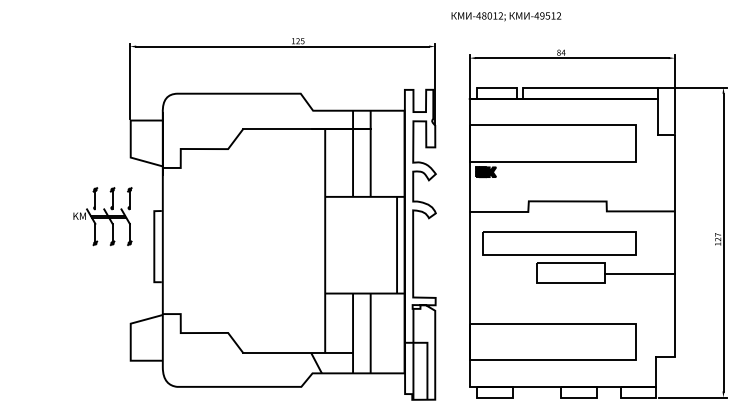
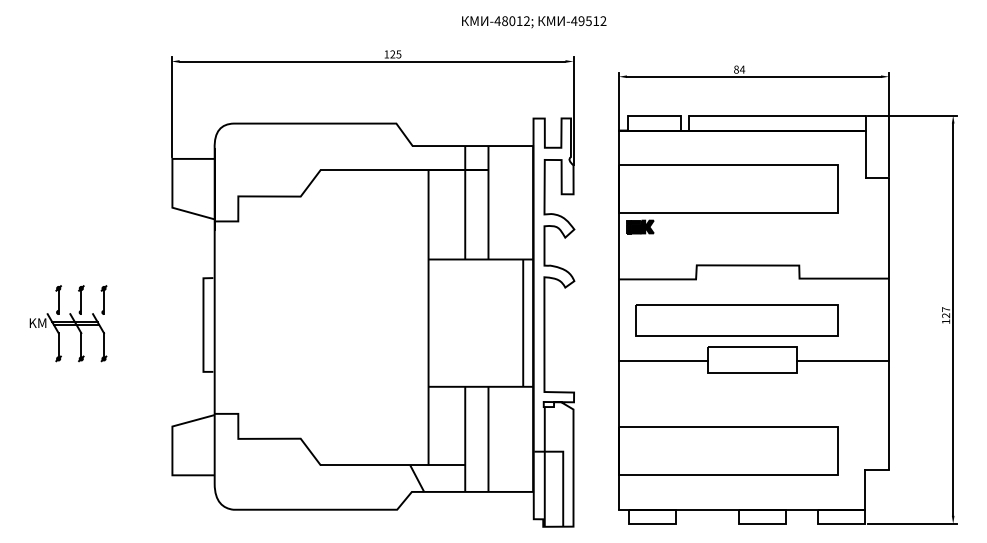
text: (506, 16) -> (534, 21), moved
part: (102, 216) -> (68, 323), moved
line: (503, 273) -> (663, 360), added

